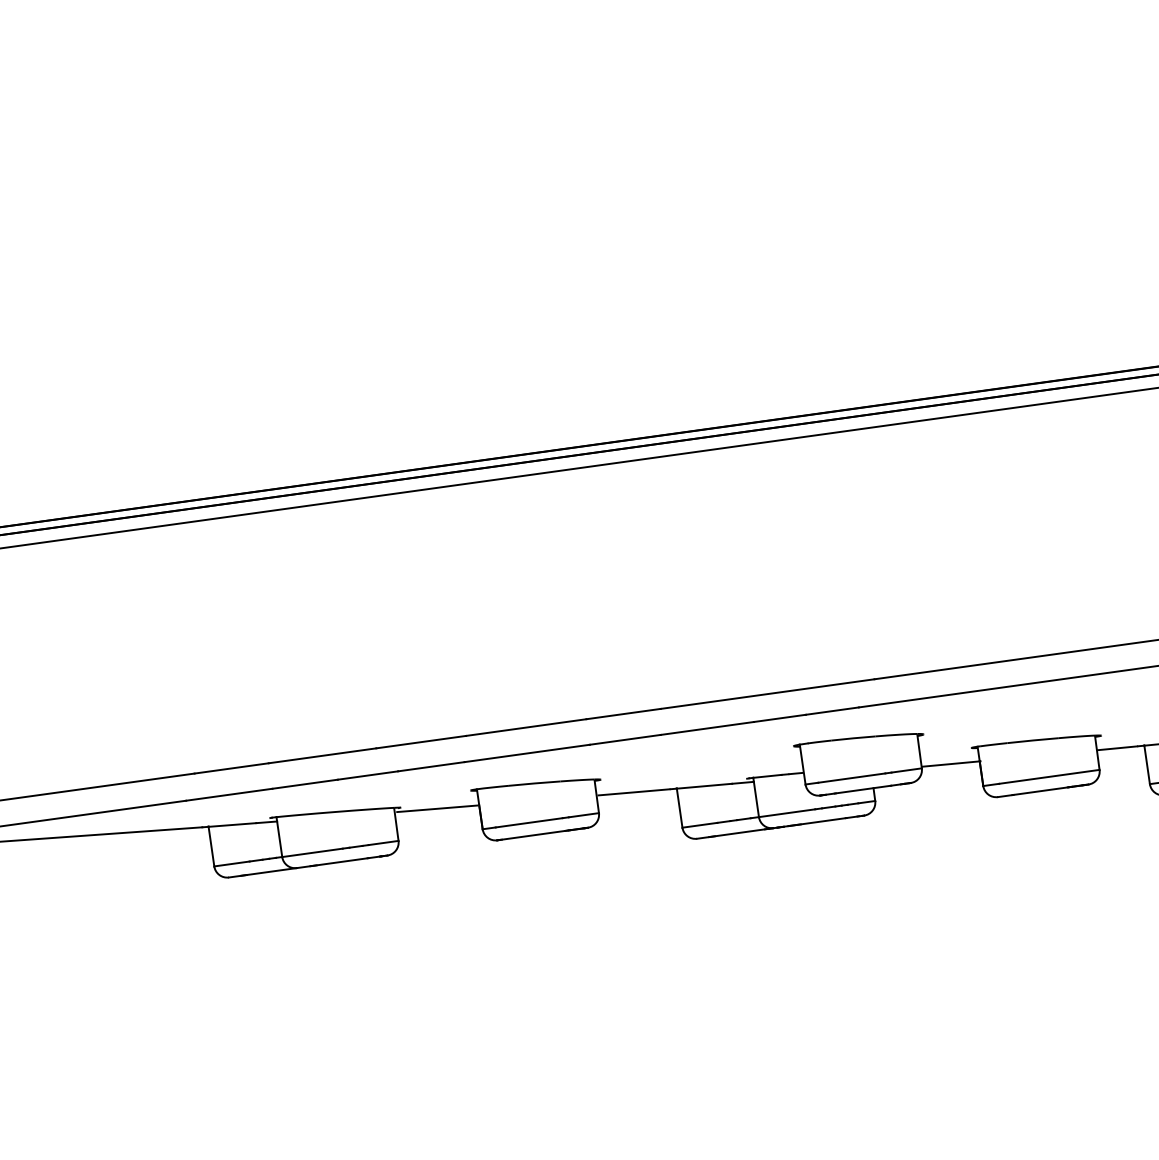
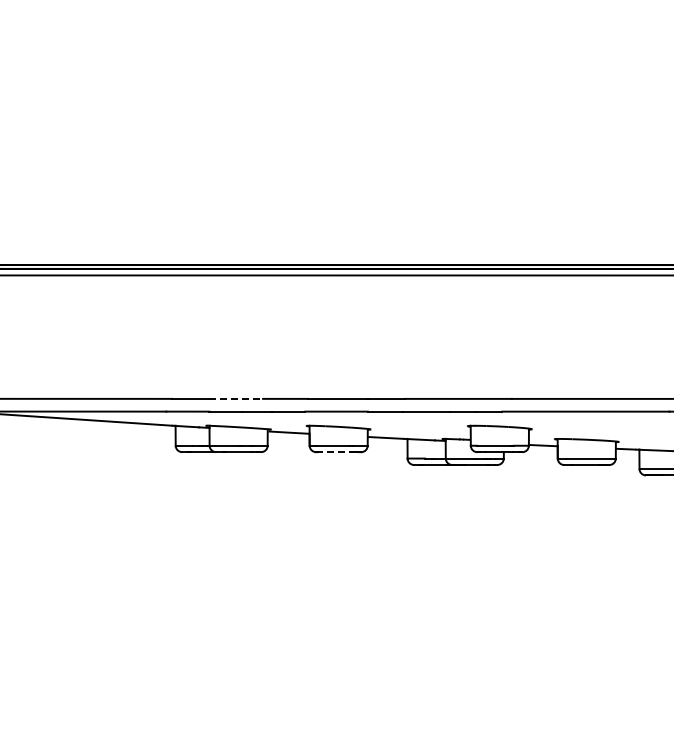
line: (322, 754) -> (236, 398), solid -> dashed
line: (532, 836) -> (333, 452), solid -> dashed

